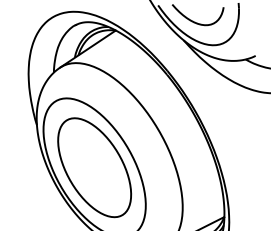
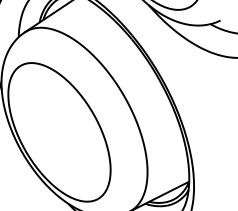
part: (94, 167) -> (59, 132), removed

